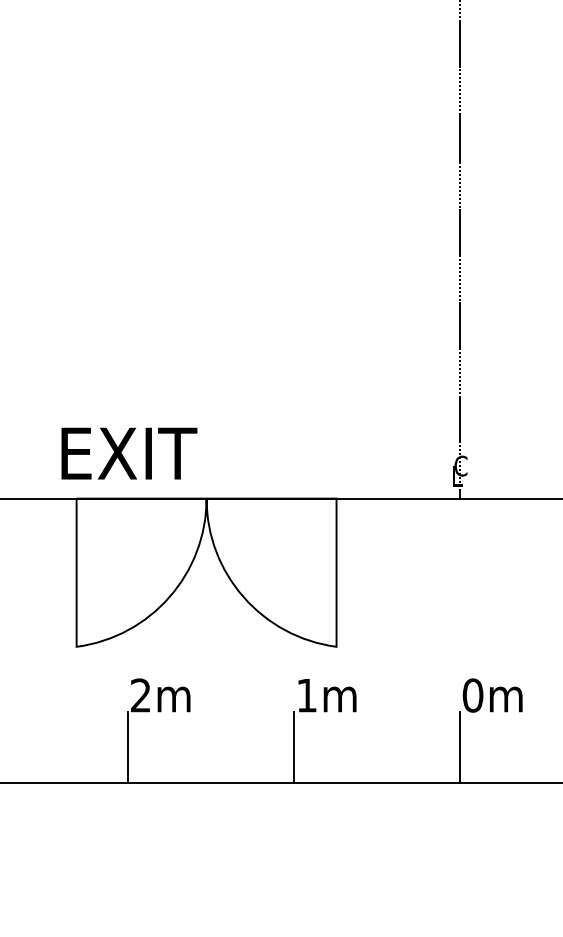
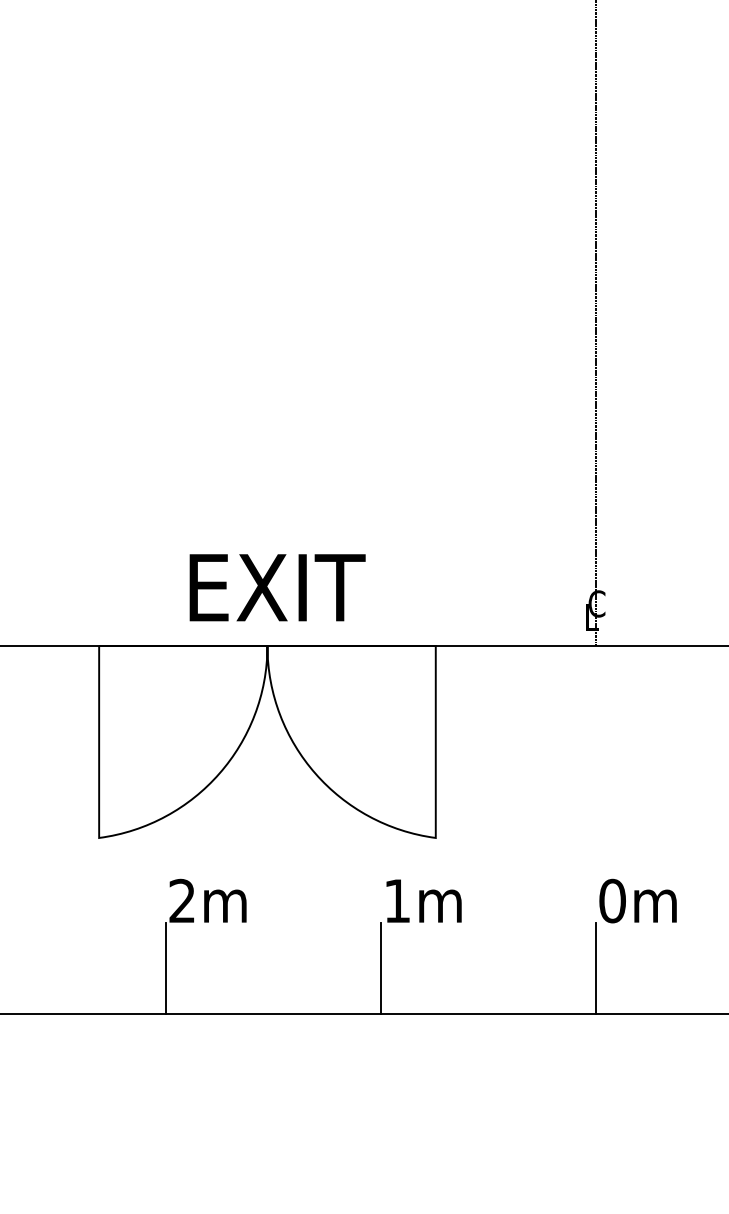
text: (129, 453) -> (277, 587), moved

